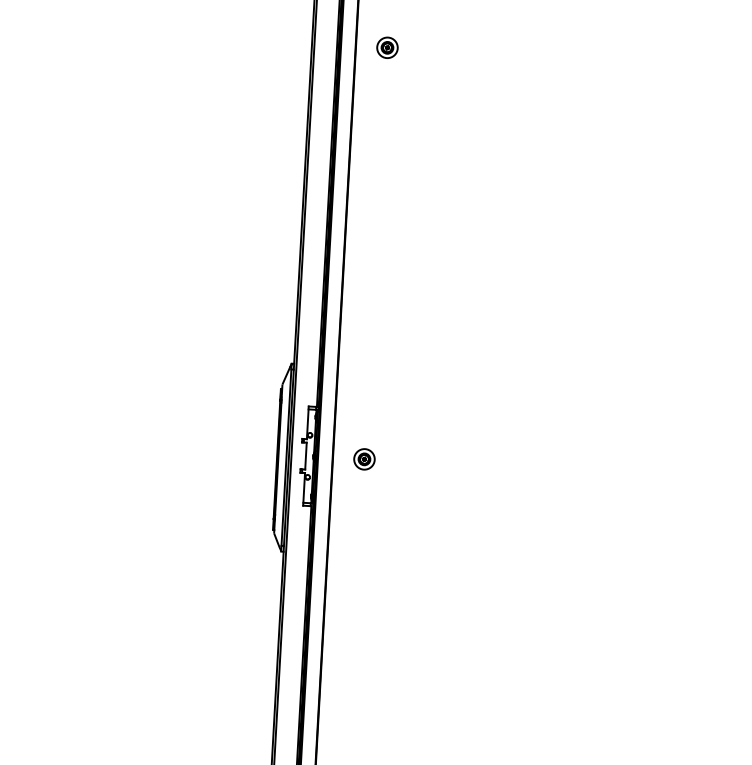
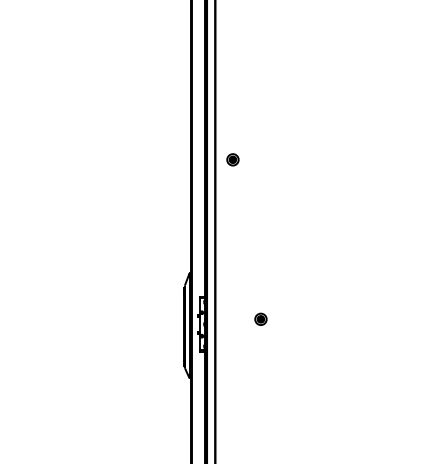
part: (386, 47) -> (232, 159), moved
part: (363, 457) -> (260, 318), moved

